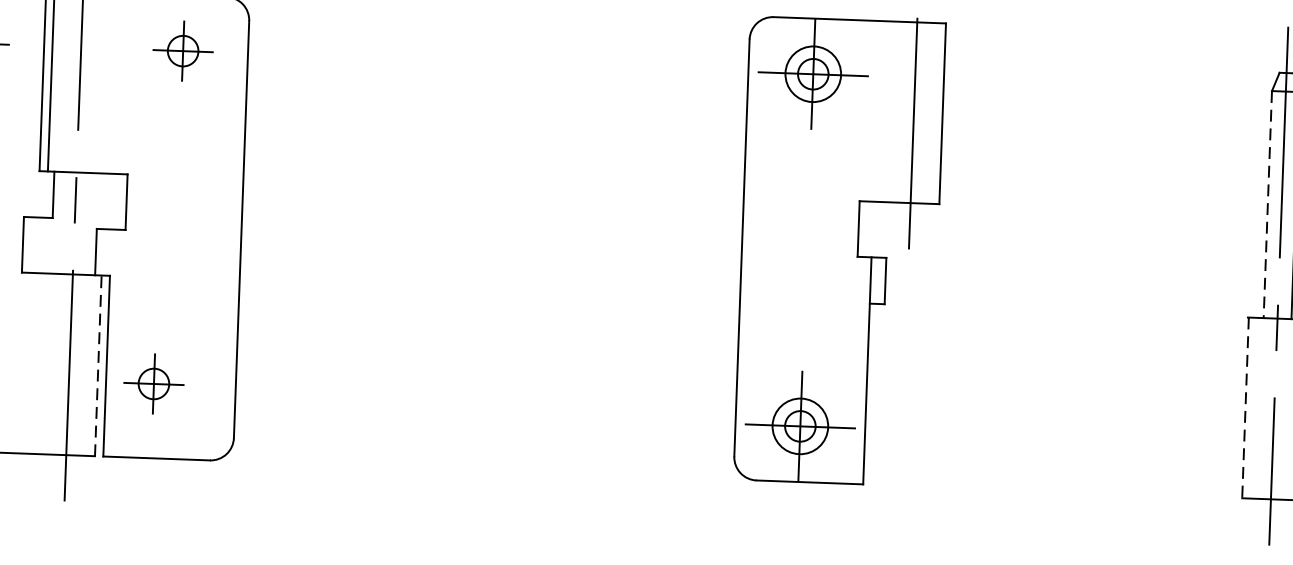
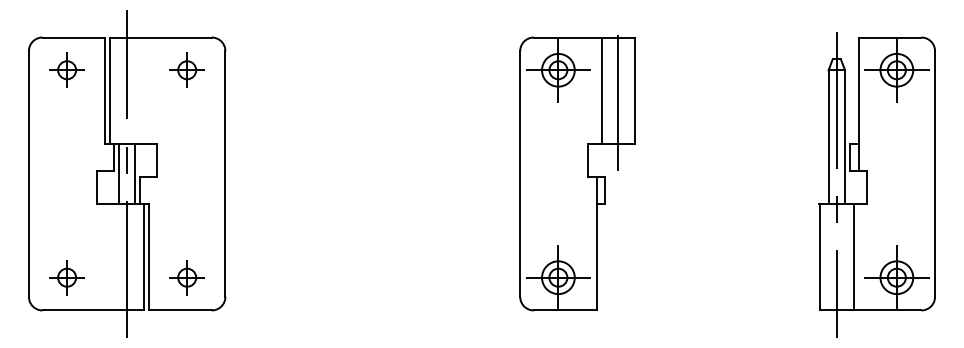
line: (885, 111) -> (601, 90), added
line: (1267, 205) -> (828, 137), dashed -> solid
line: (60, 222) -> (118, 173), added
line: (88, 223) -> (135, 173), added
line: (99, 364) -> (144, 256), dashed -> solid
part: (152, 383) -> (186, 277), moved
line: (1244, 408) -> (819, 257), dashed -> solid

